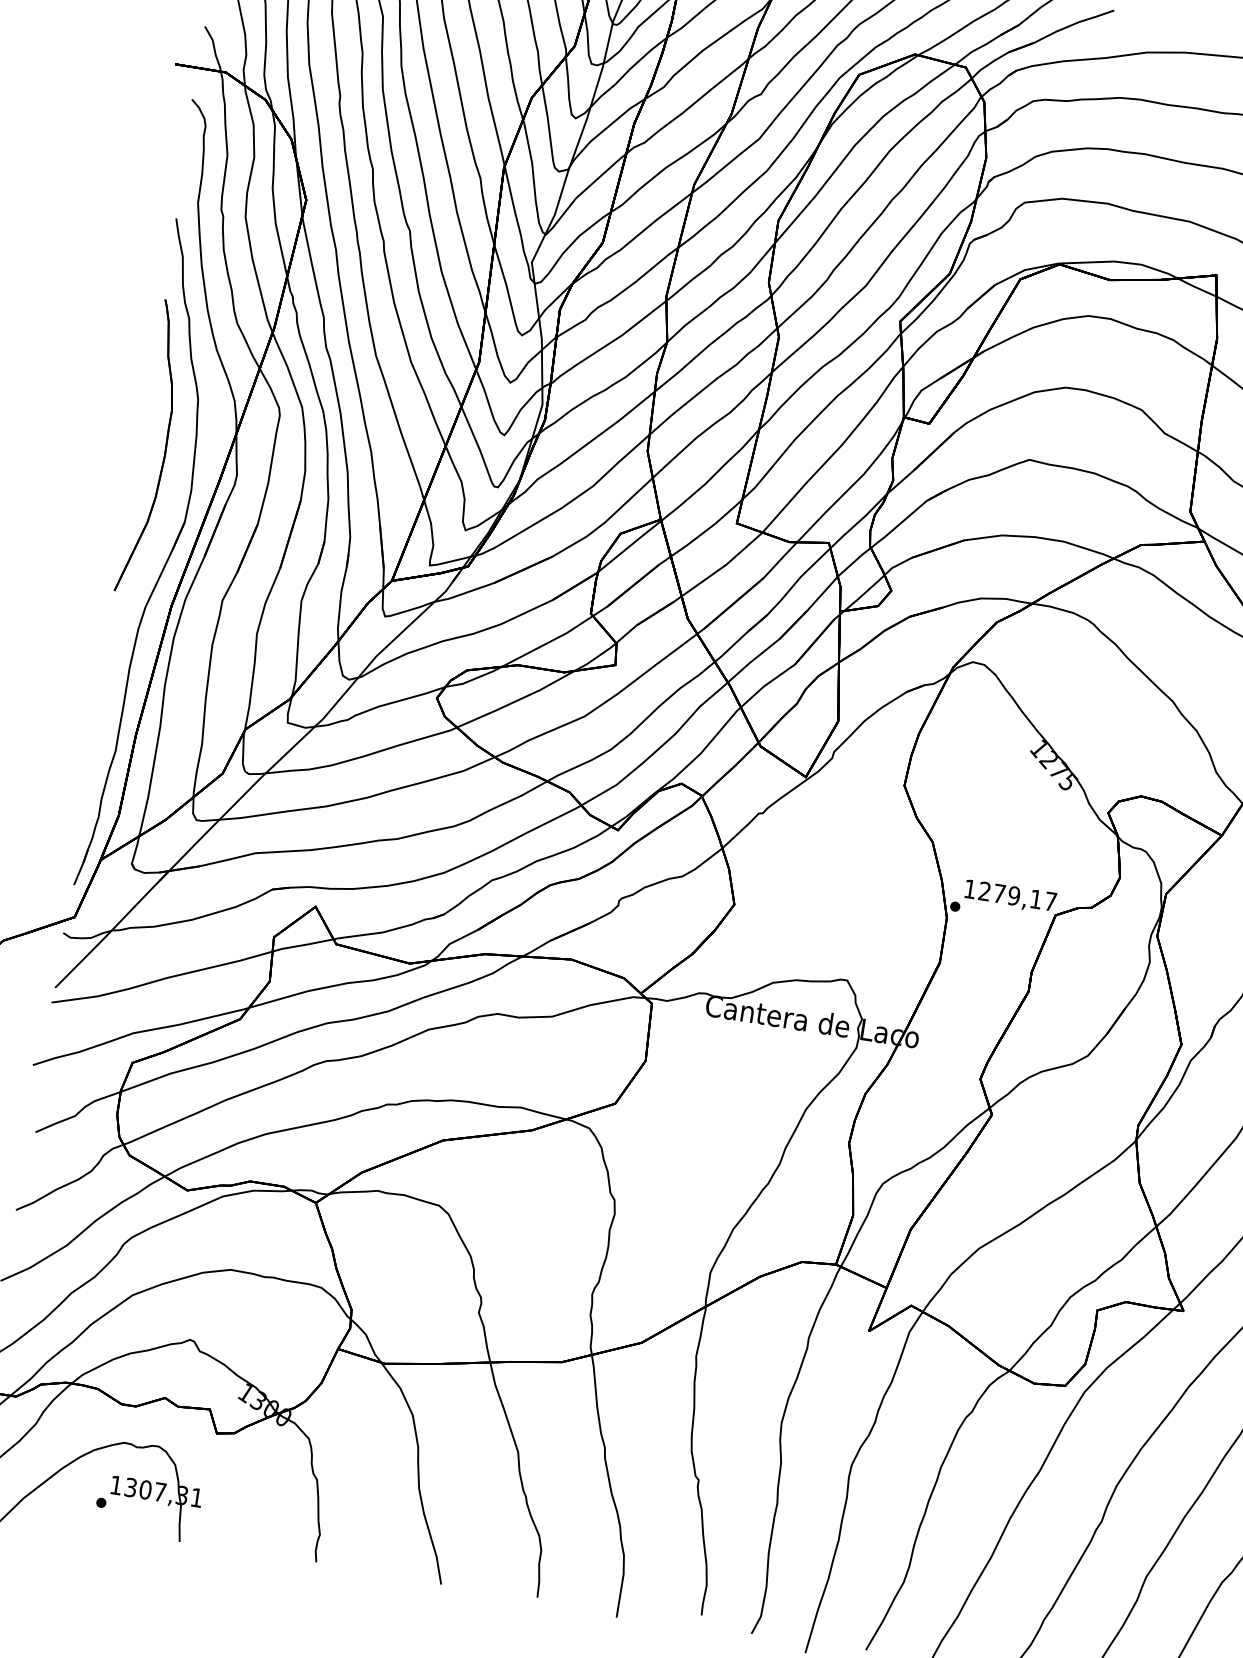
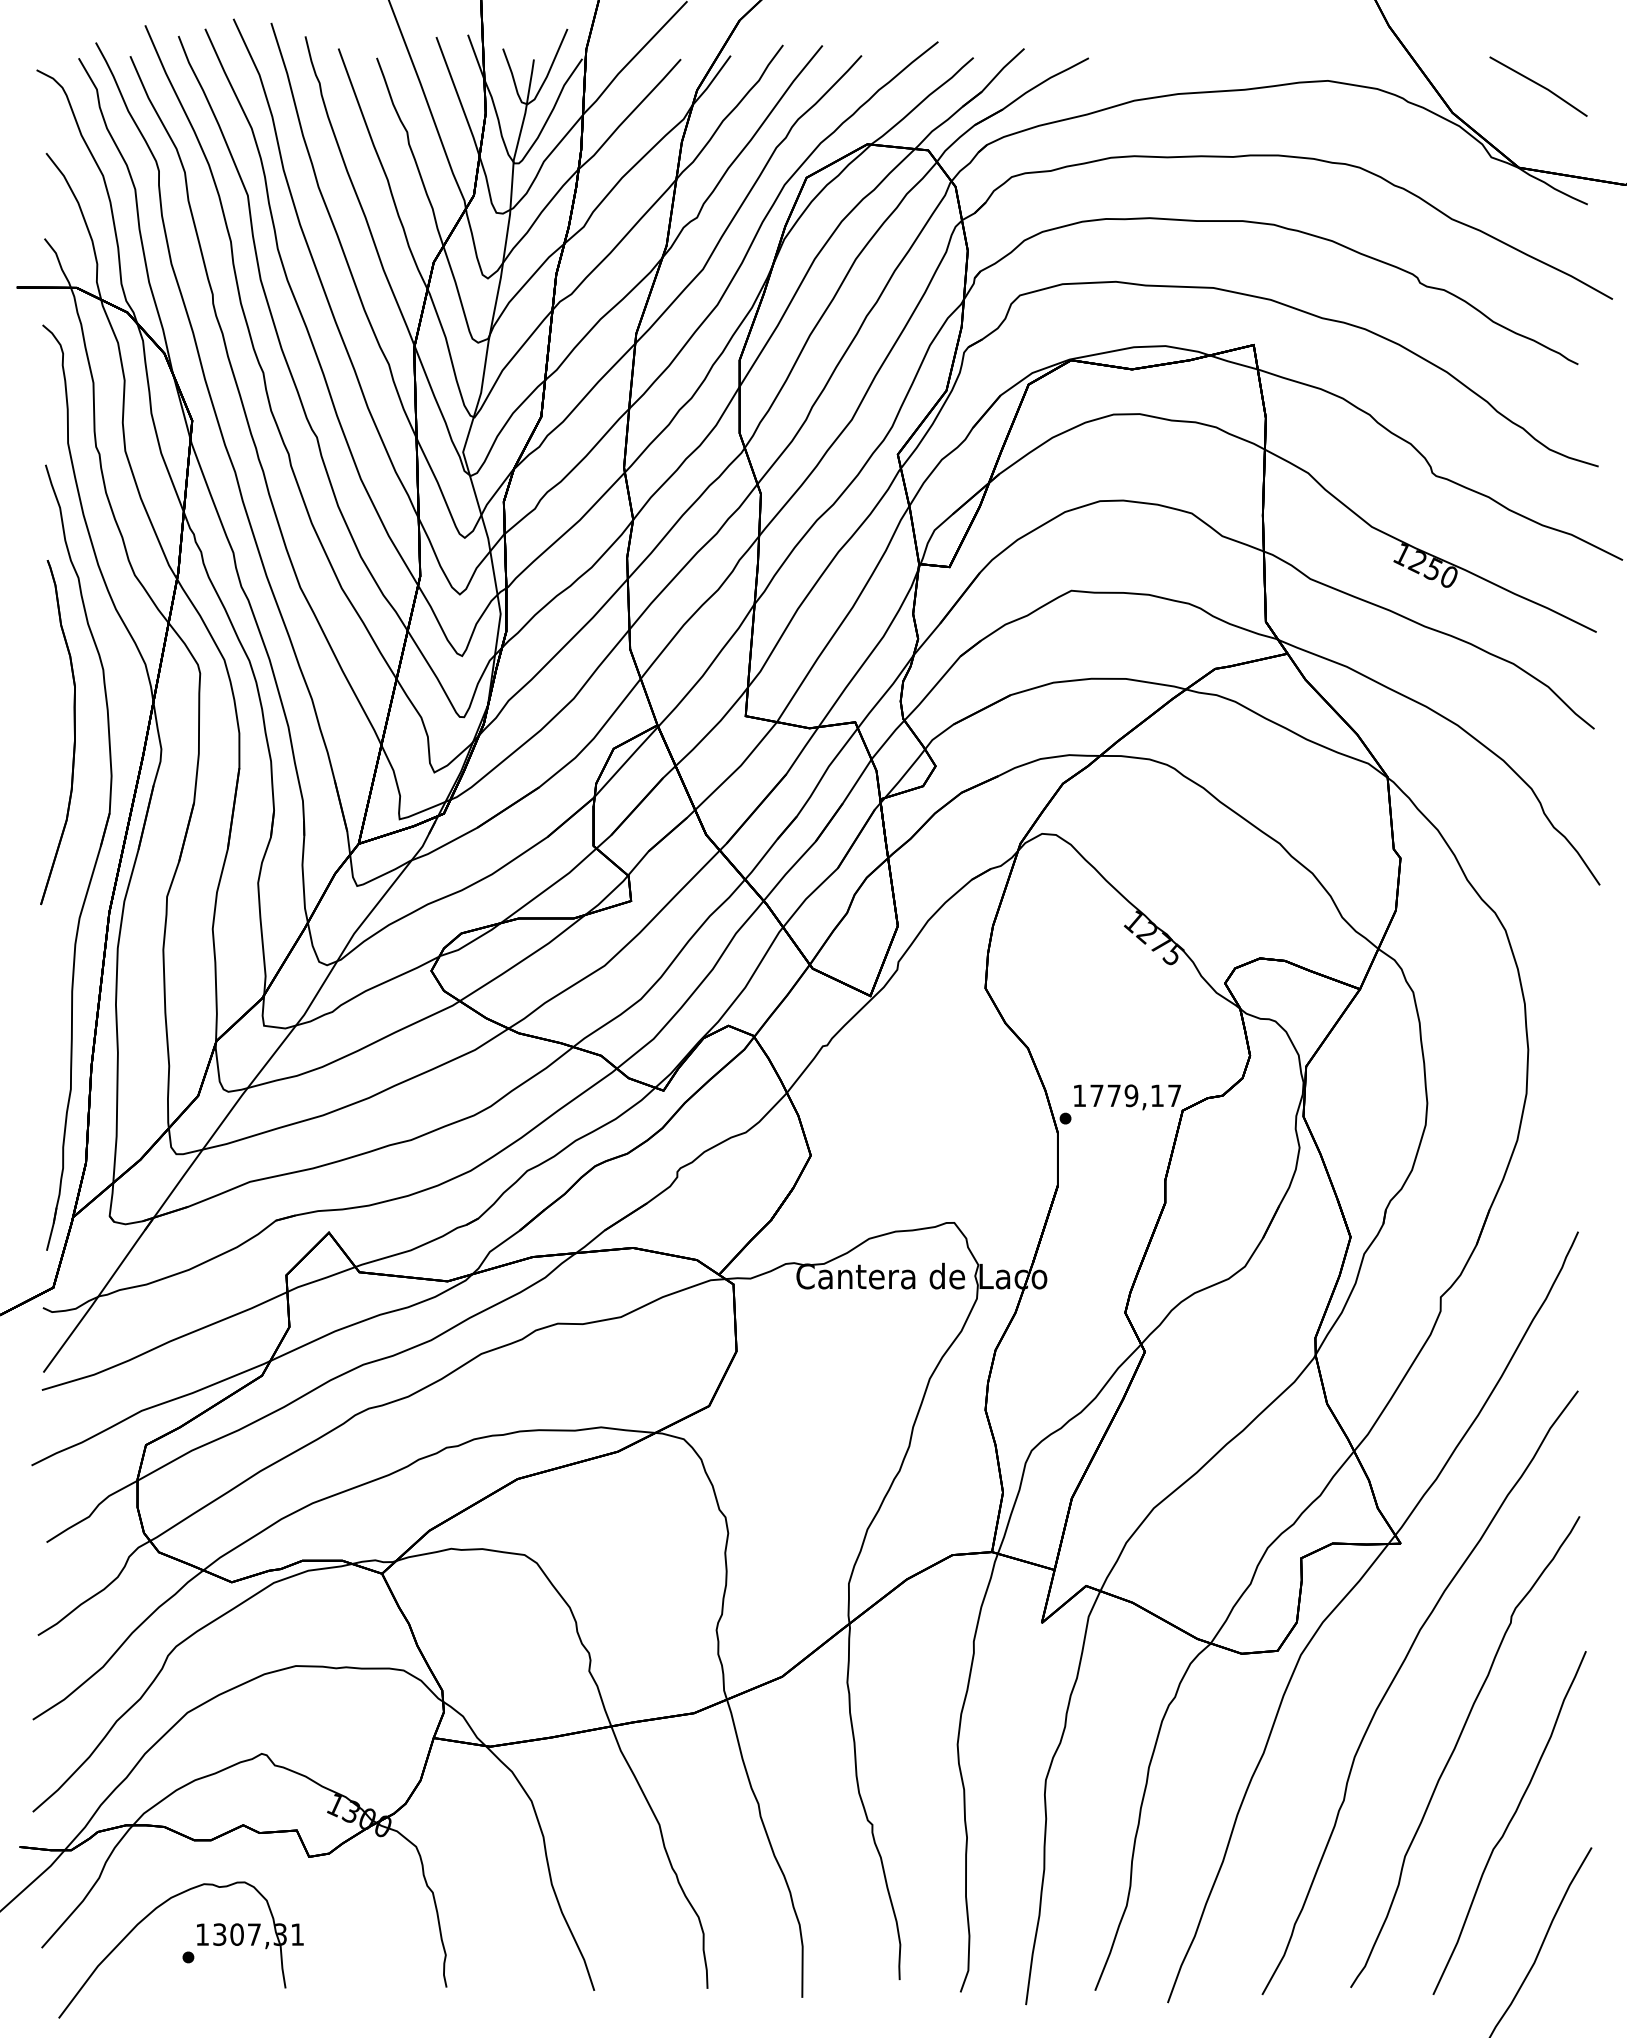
text: (984, 891) -> (1096, 1095), 1279,17 -> 1779,17

